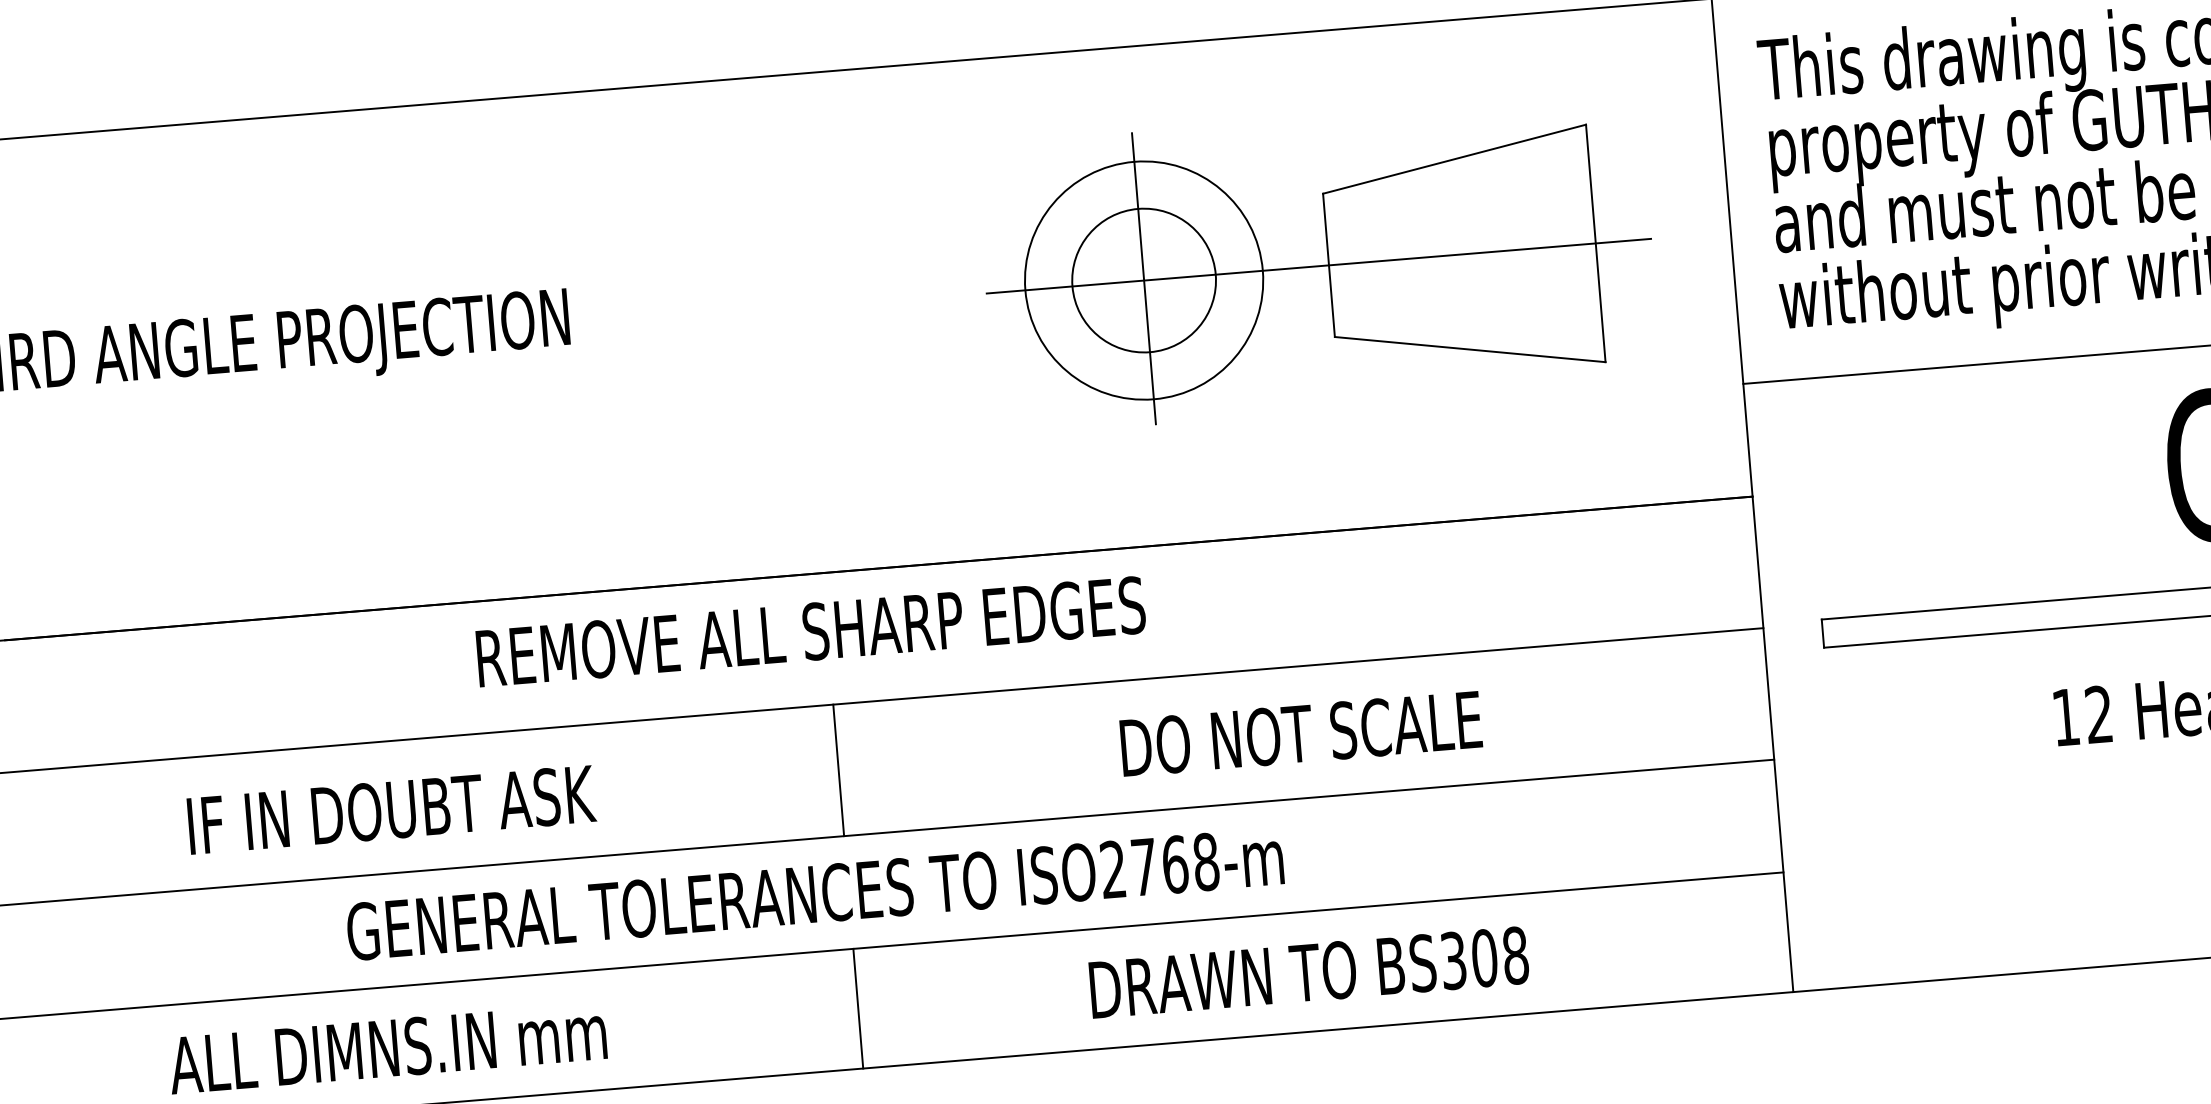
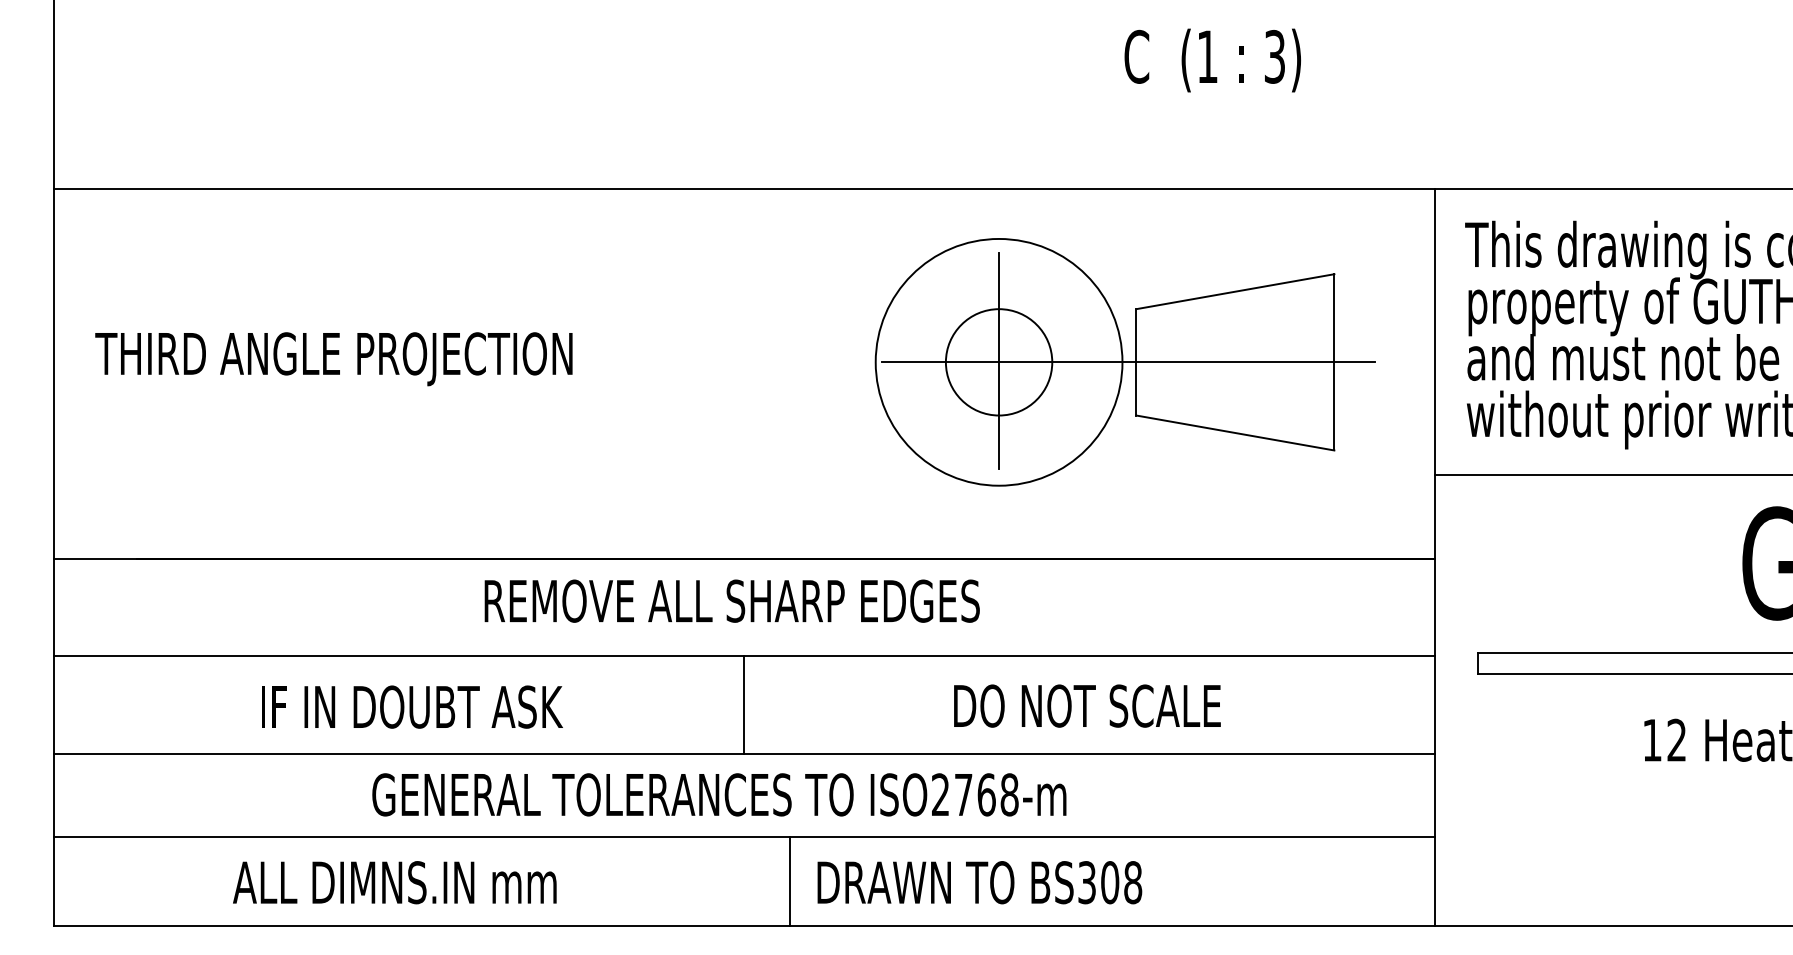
circle: (1143, 280) -> (998, 362), size x1.4
text: (1308, 972) -> (979, 882), moved
line: (858, 1008) -> (790, 881), moved

